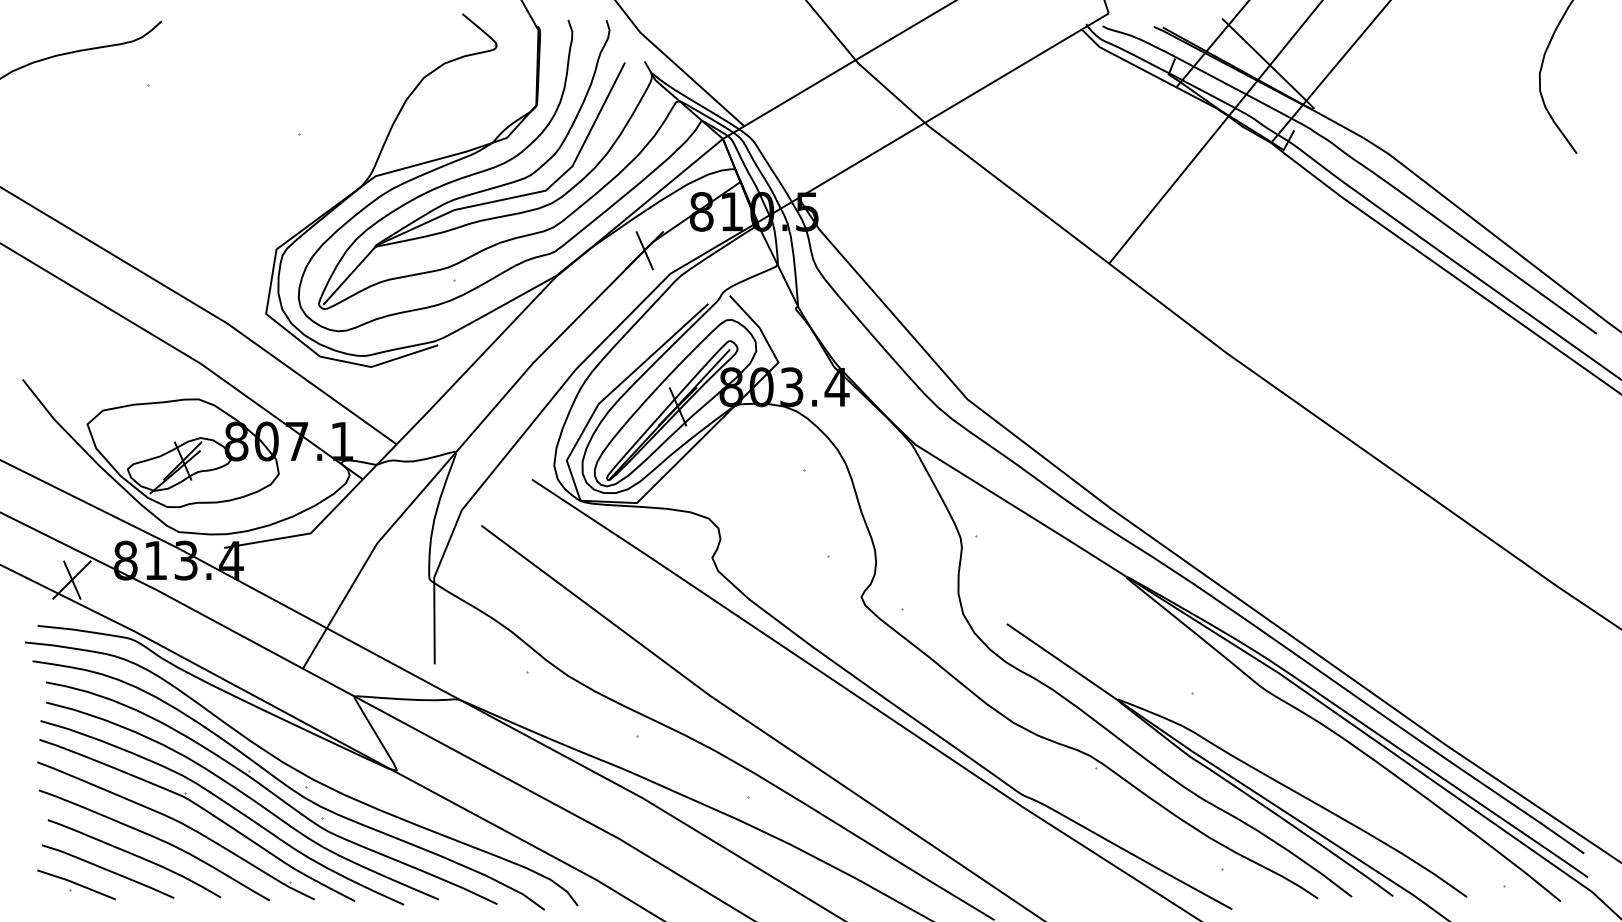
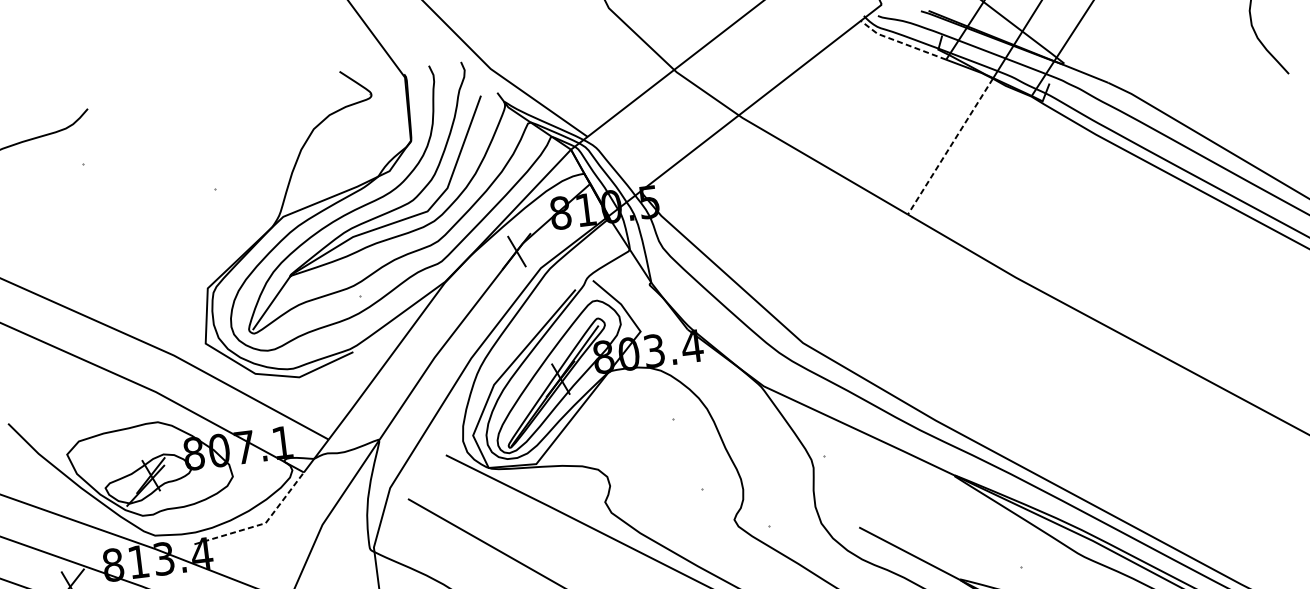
line: (1127, 61) -> (902, 43), solid -> dashed
line: (1168, 190) -> (950, 147), solid -> dashed
line: (305, 534) -> (261, 524), solid -> dashed

